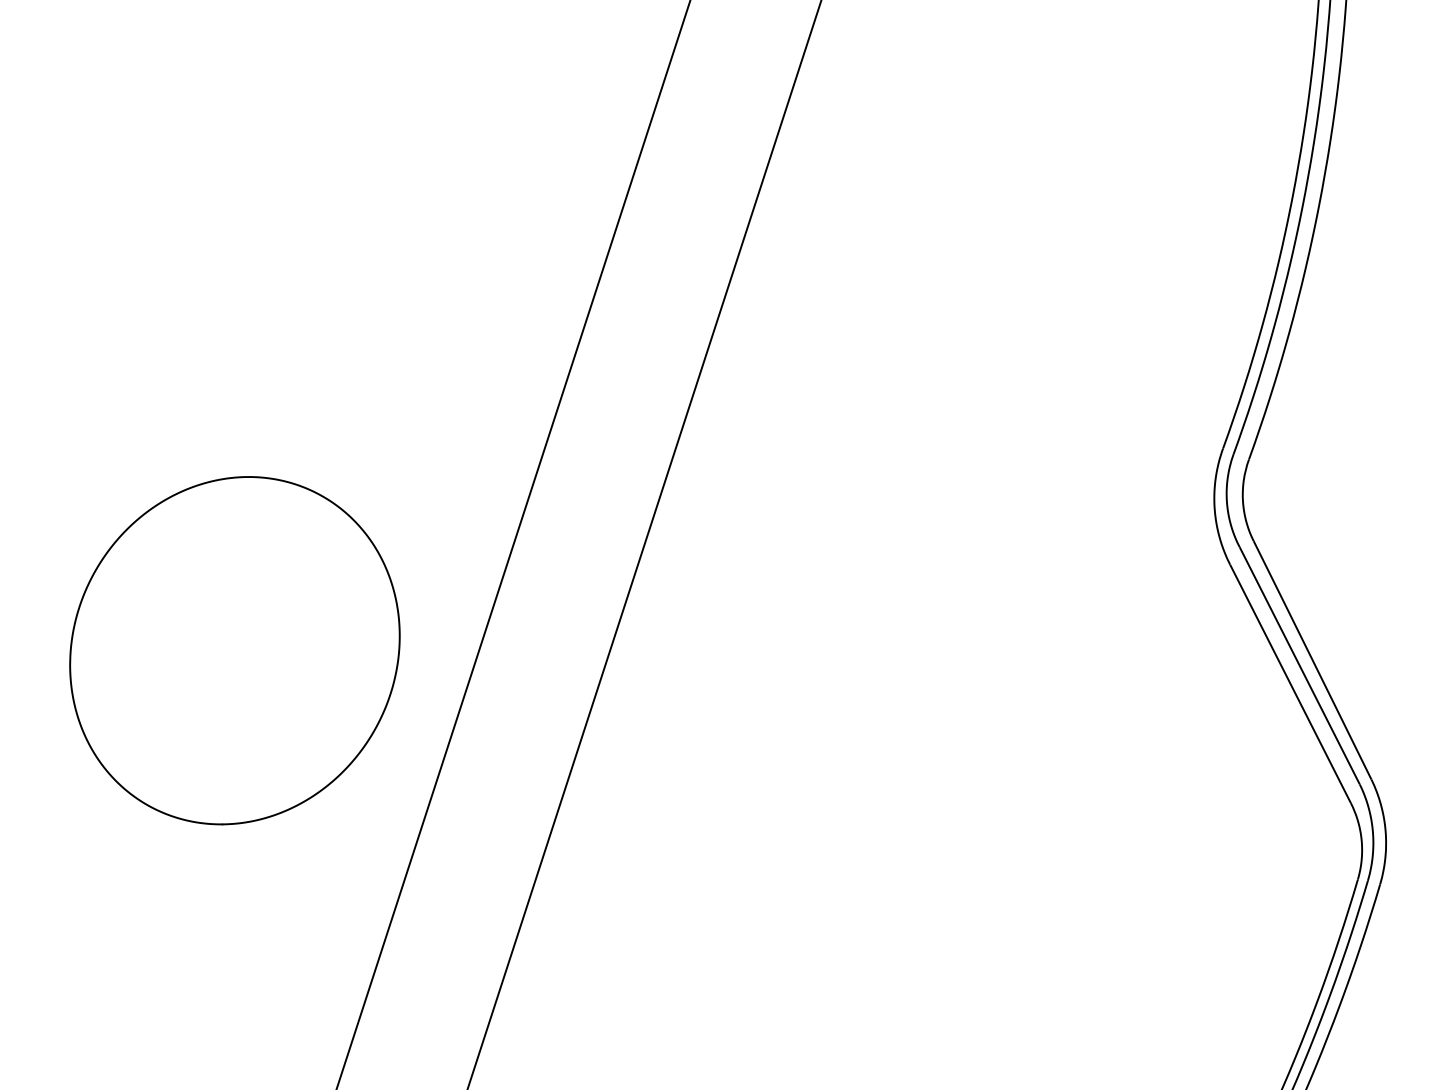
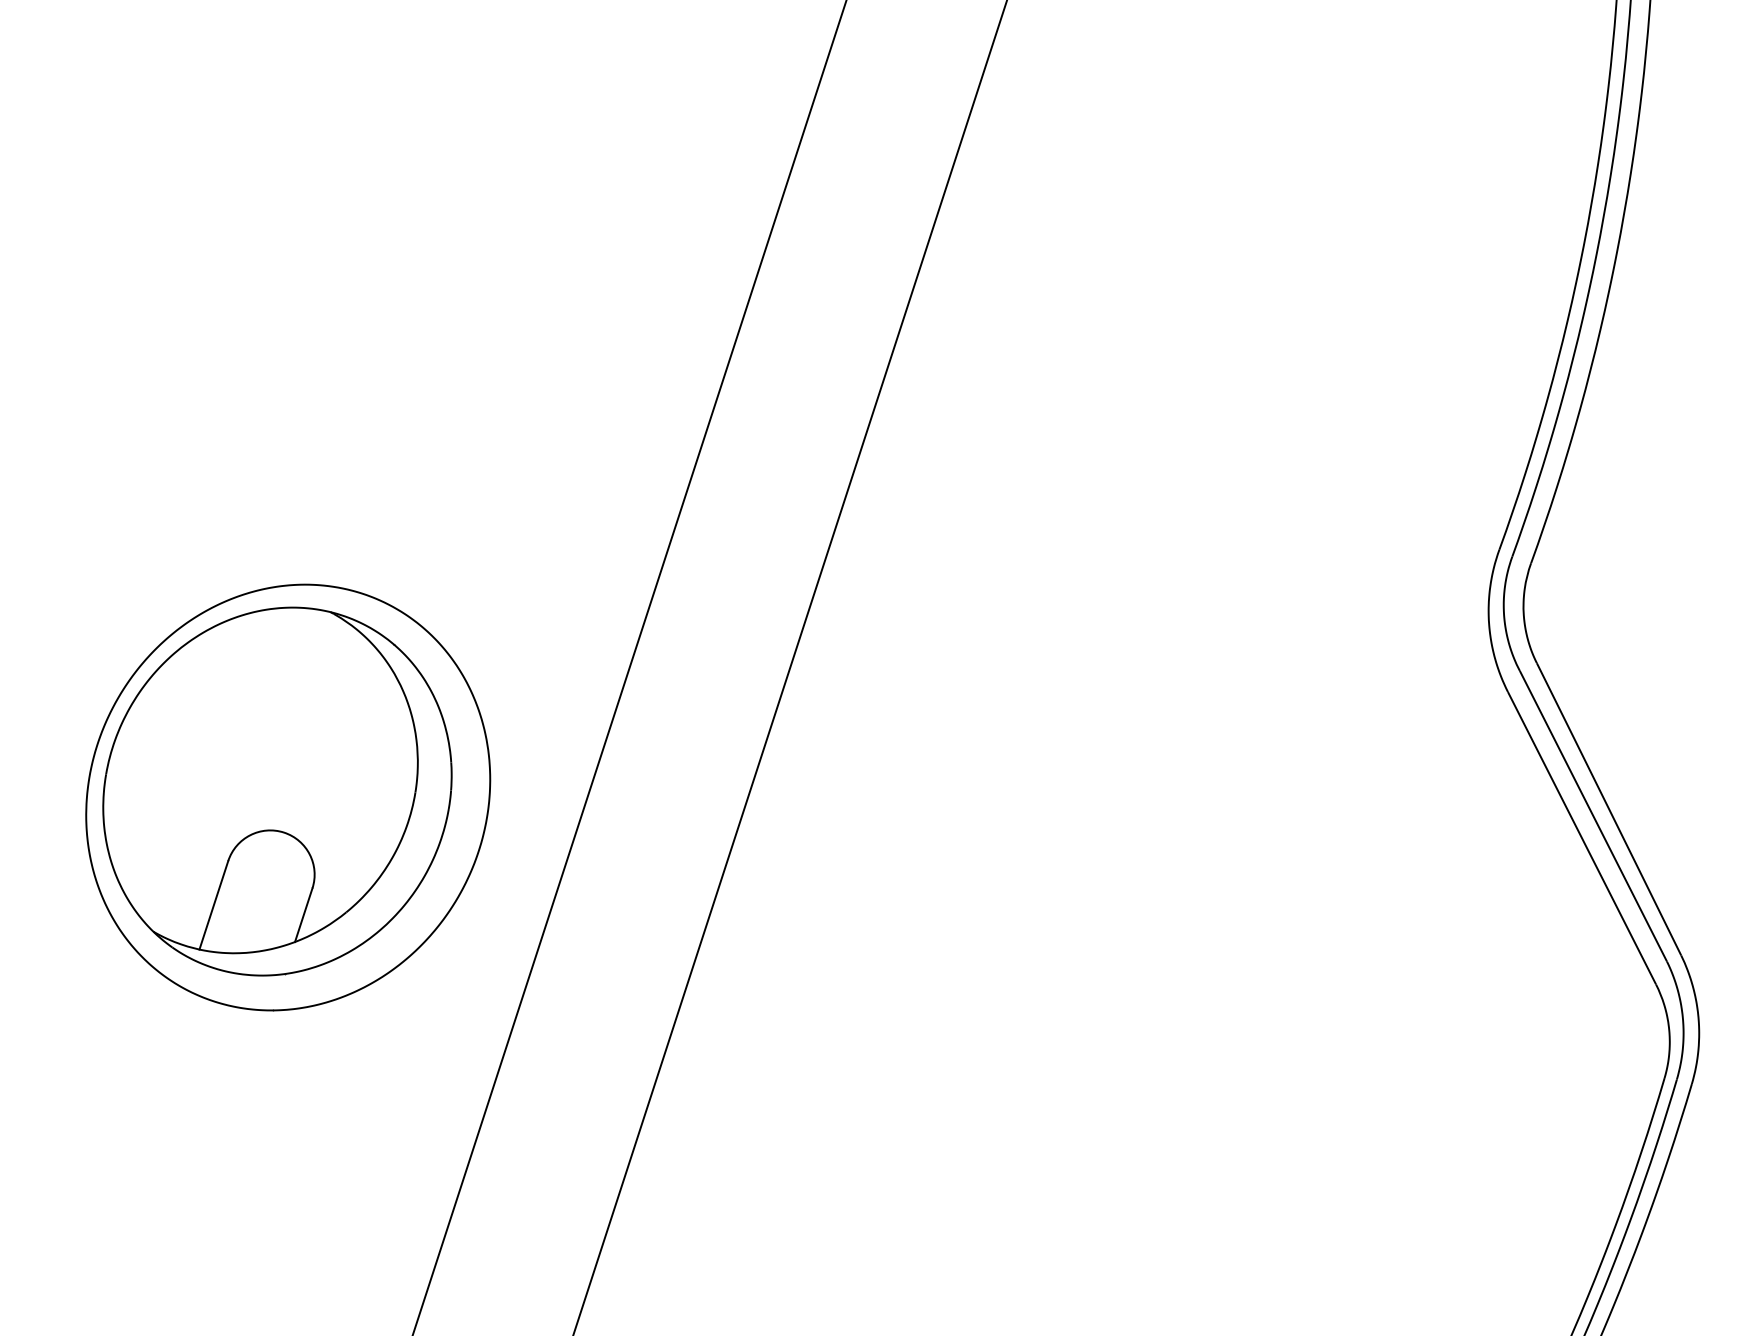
part: (226, 645) -> (277, 791), added

